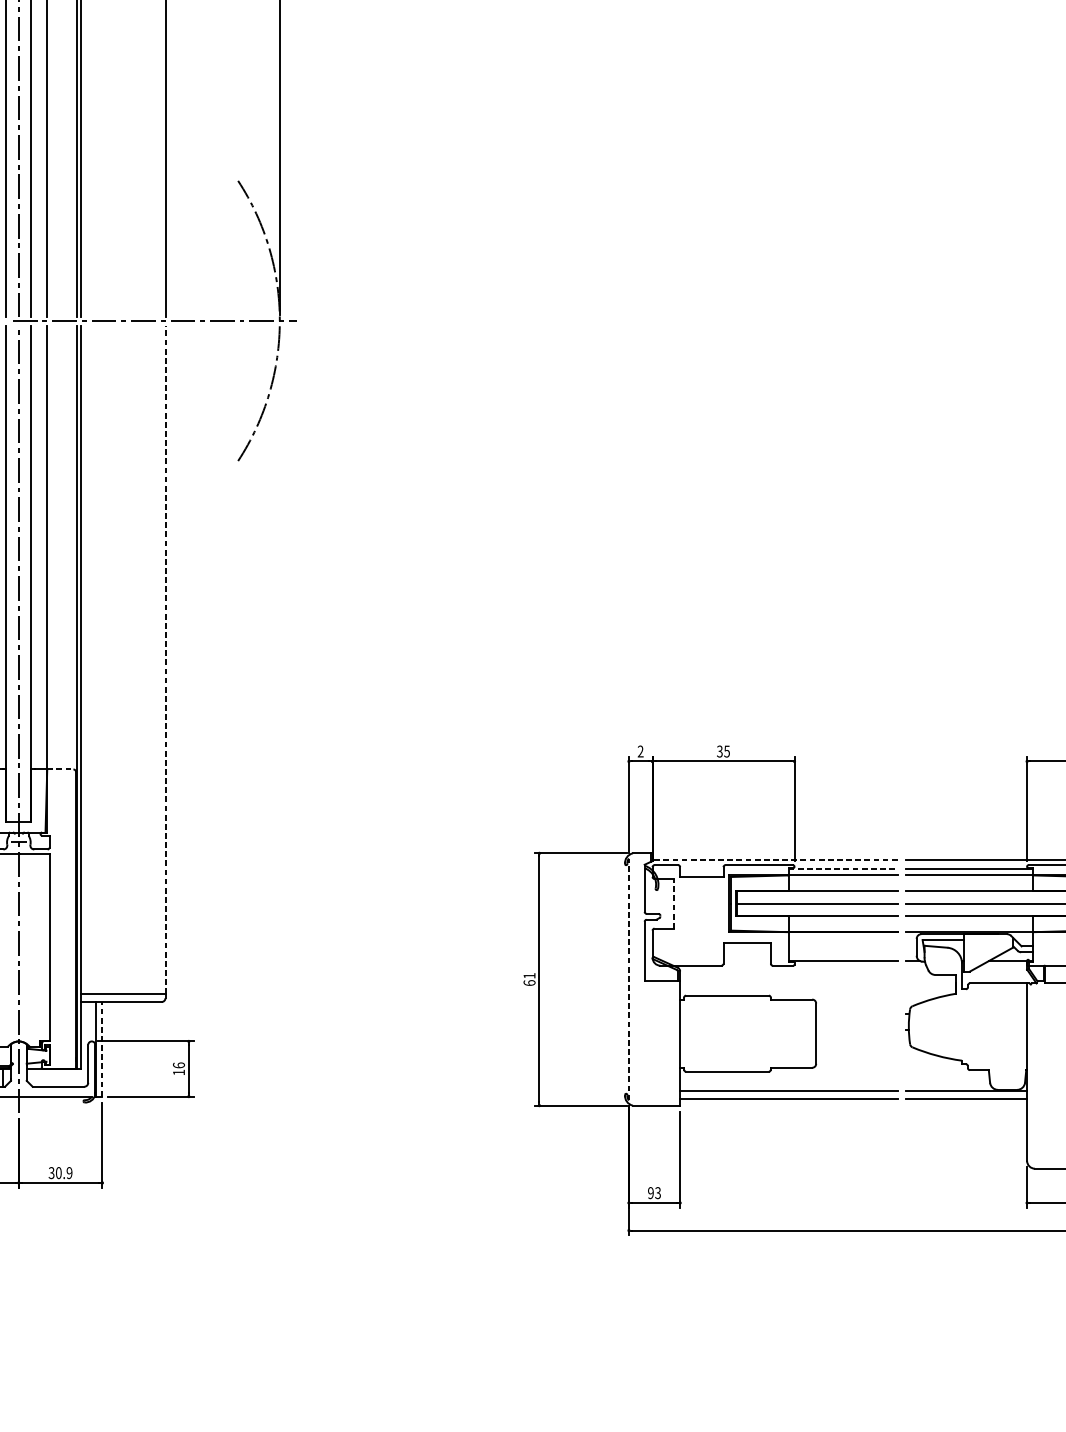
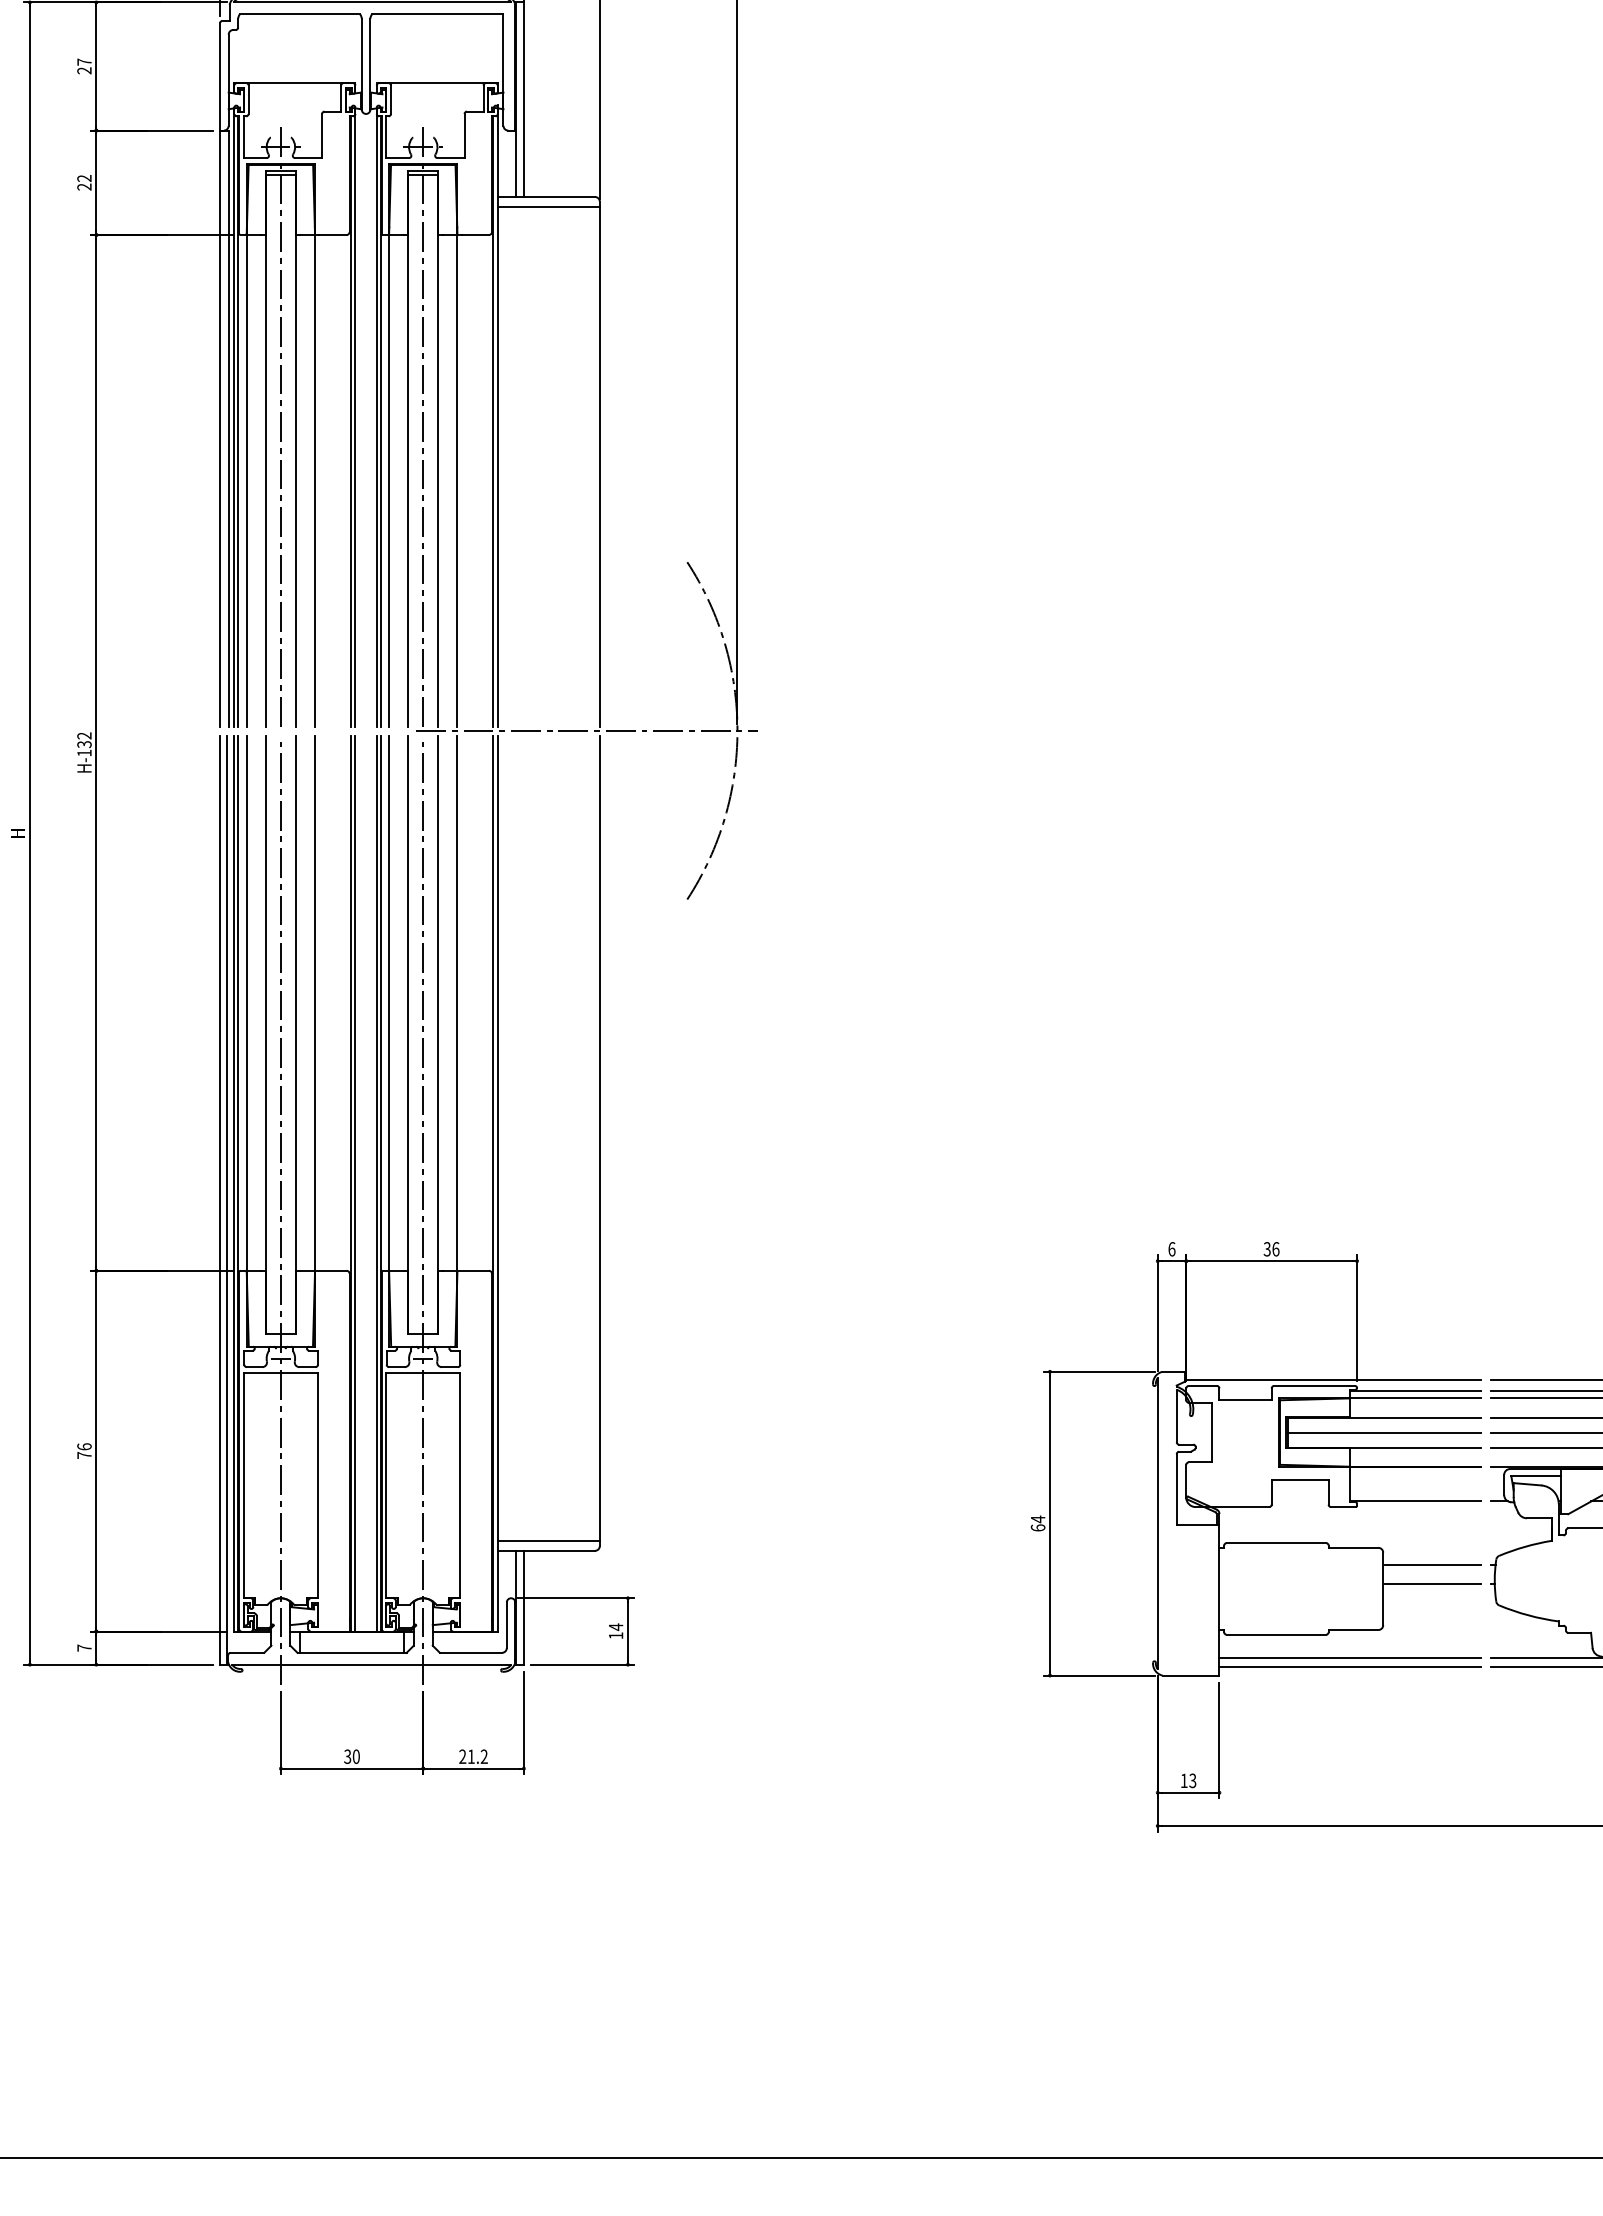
line: (165, 659) -> (599, 1138), dashed -> solid
text: (640, 751) -> (1171, 1249), 2 -> 6
text: (726, 751) -> (1275, 1249), 35 -> 36
line: (60, 769) -> (473, 1270), dashed -> solid
line: (774, 859) -> (1332, 1379), dashed -> solid
line: (843, 868) -> (1415, 1390), dashed -> solid
line: (673, 903) -> (1211, 1432), dashed -> solid
text: (529, 976) -> (1038, 1519), 61 -> 64
line: (628, 979) -> (1157, 1523), dashed -> solid
line: (857, 1014) -> (1432, 1565), added
line: (857, 1030) -> (1432, 1584), added
line: (102, 1049) -> (523, 1607), dashed -> solid
text: (178, 1065) -> (615, 1627), 16 -> 14
text: (60, 1172) -> (473, 1756), 30.9 -> 21.2
text: (650, 1192) -> (1183, 1780), 93 -> 13

